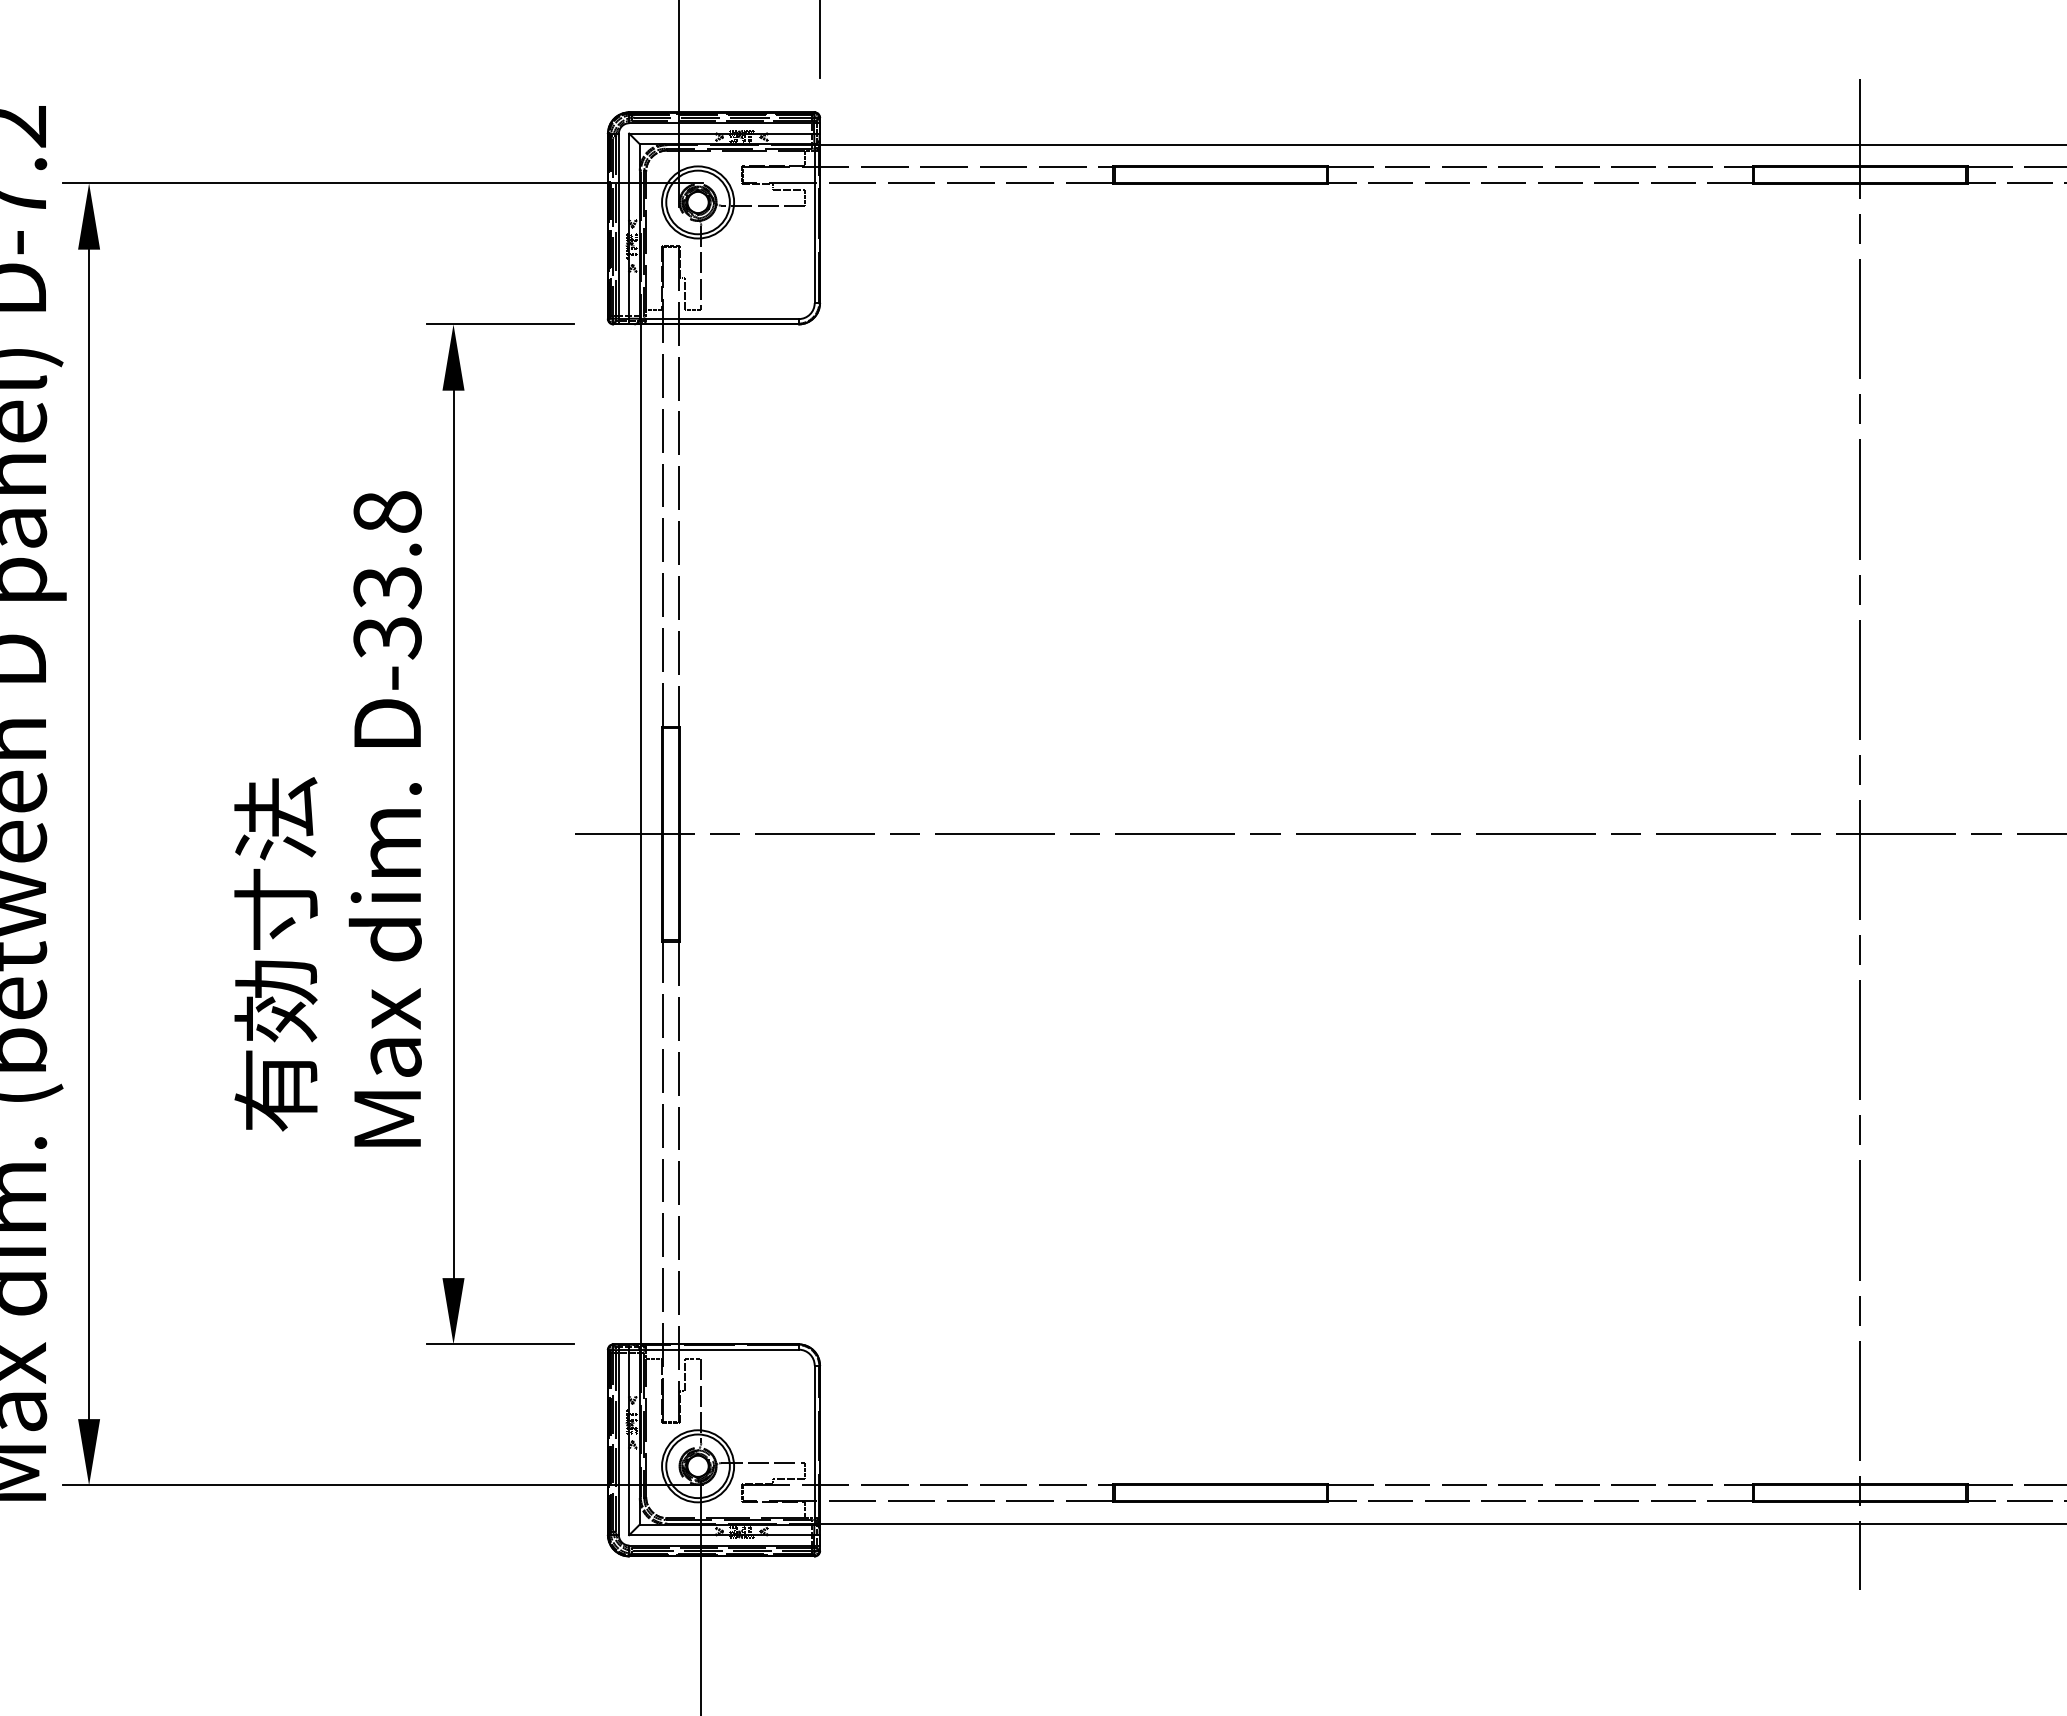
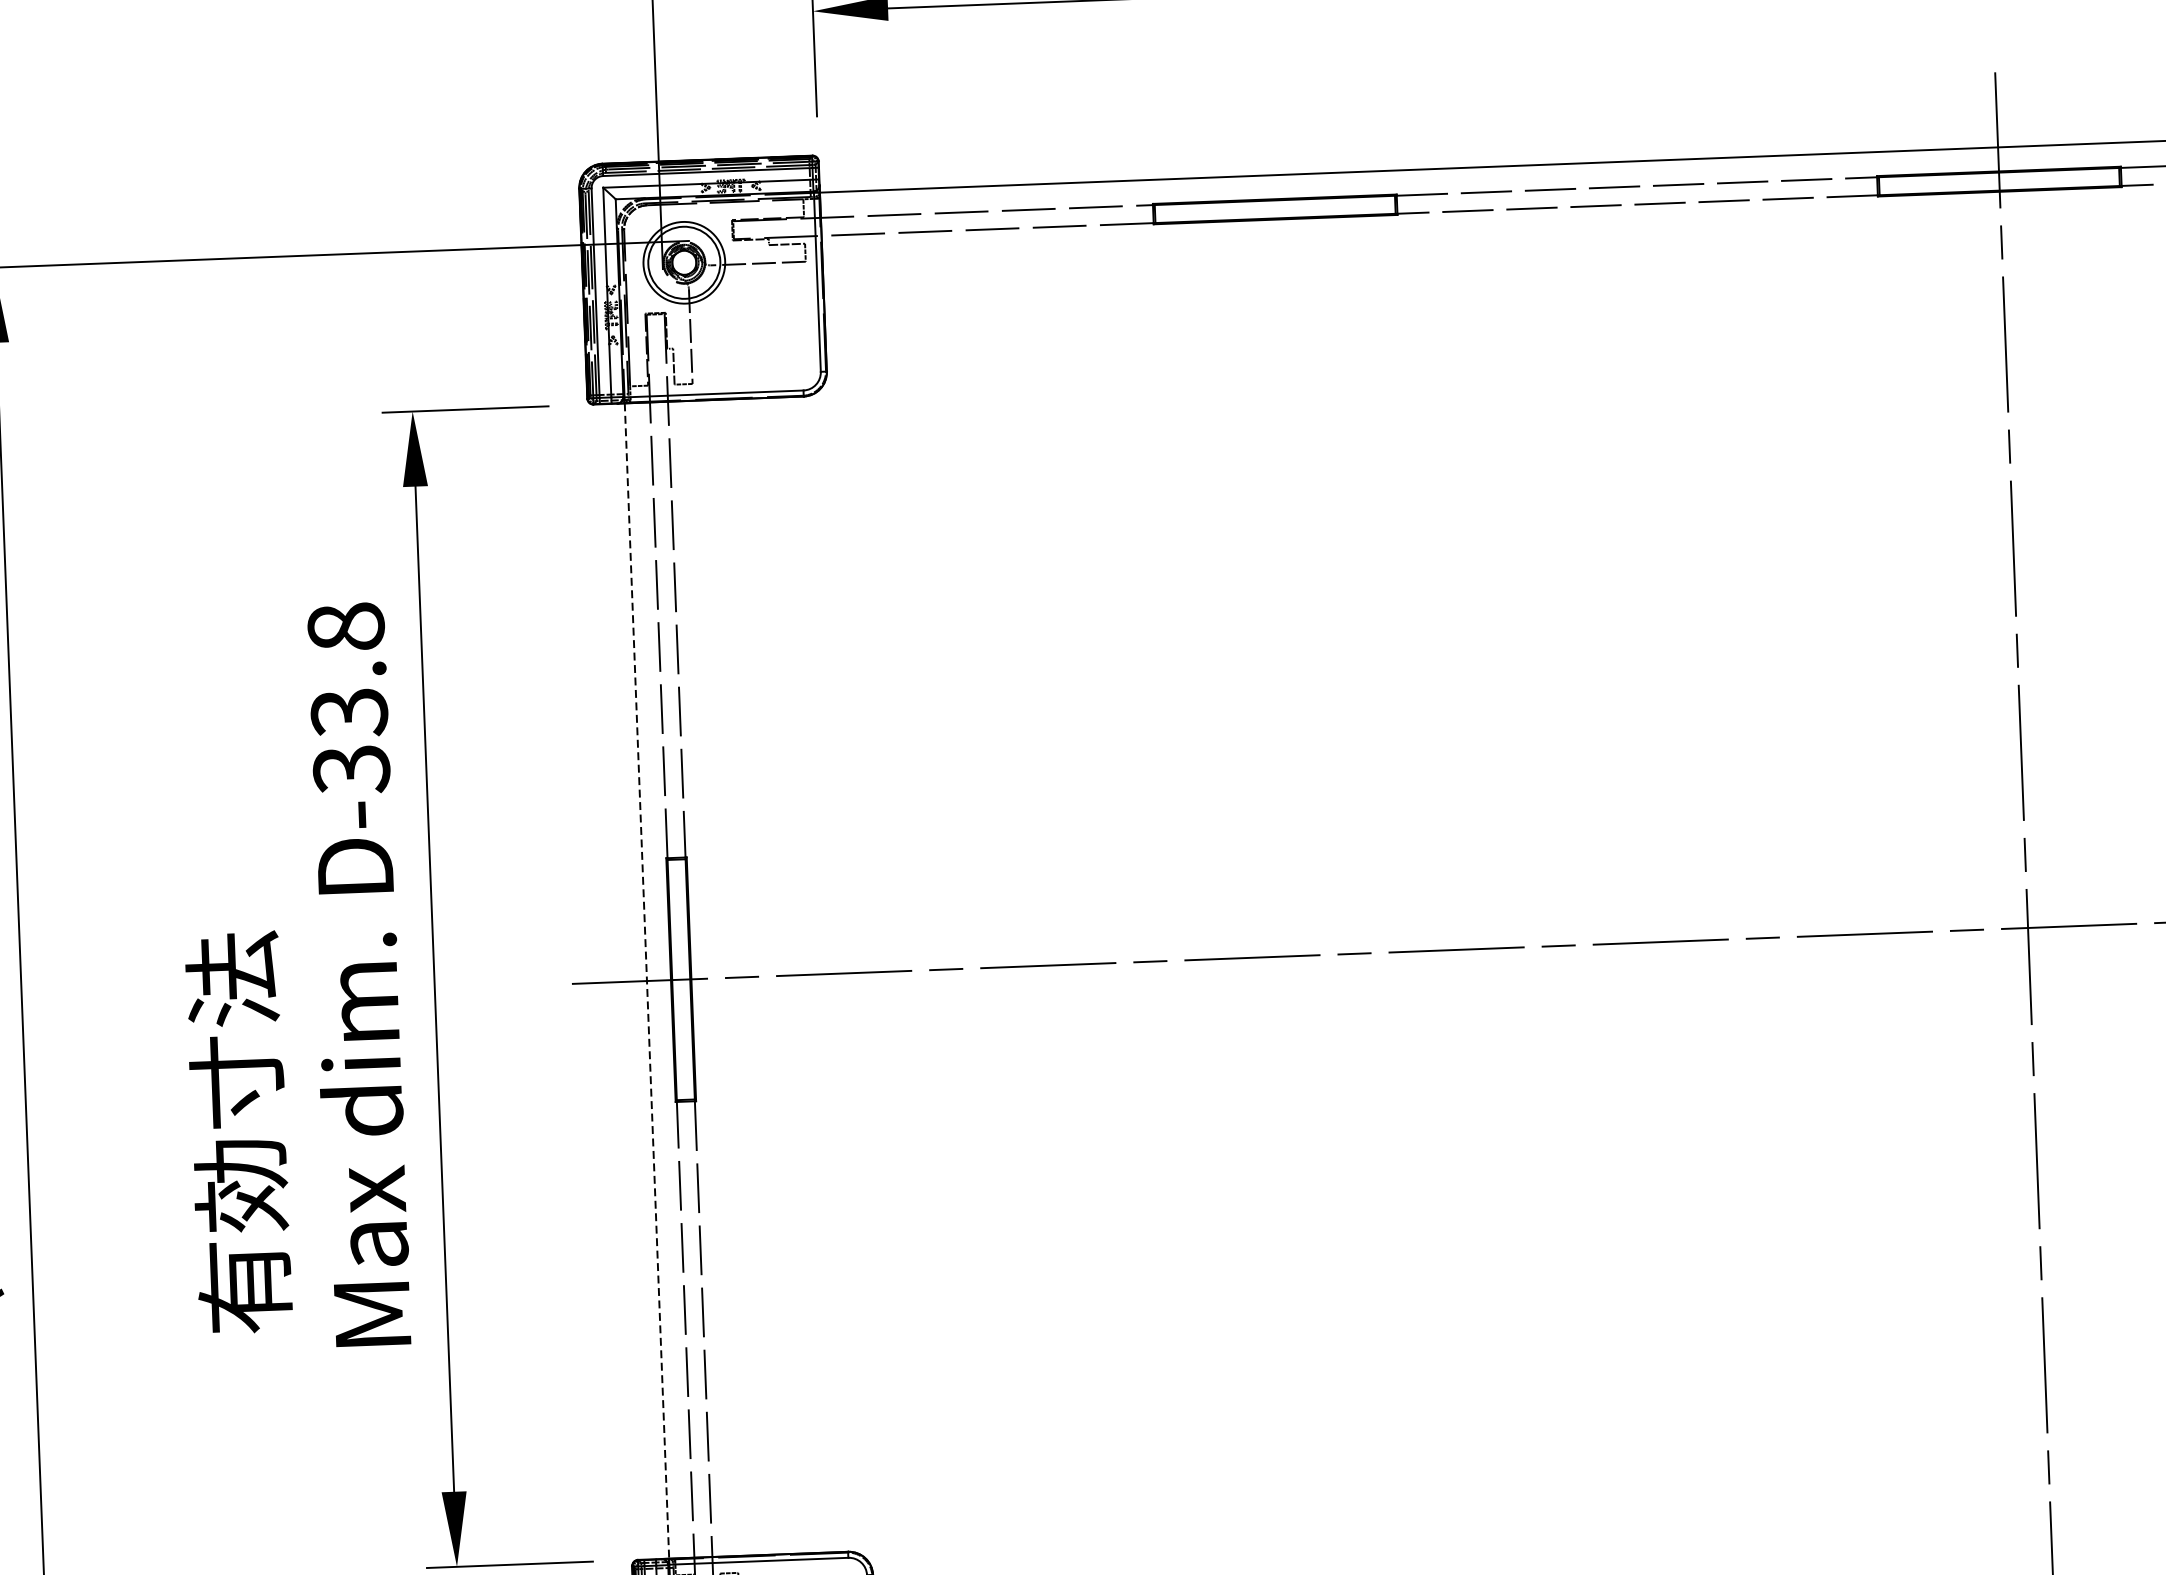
line: (640, 834) -> (646, 981), solid -> dashed

